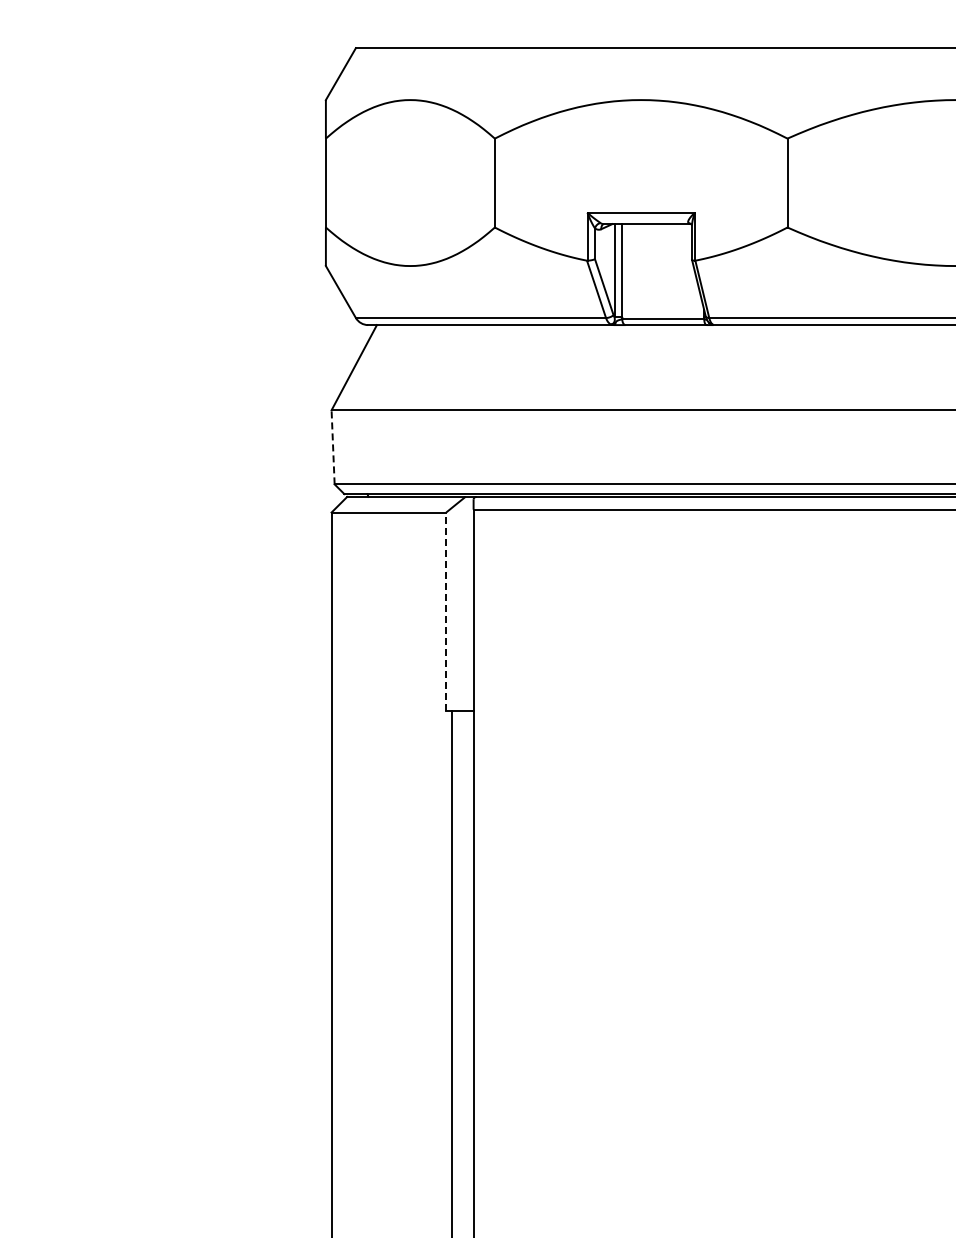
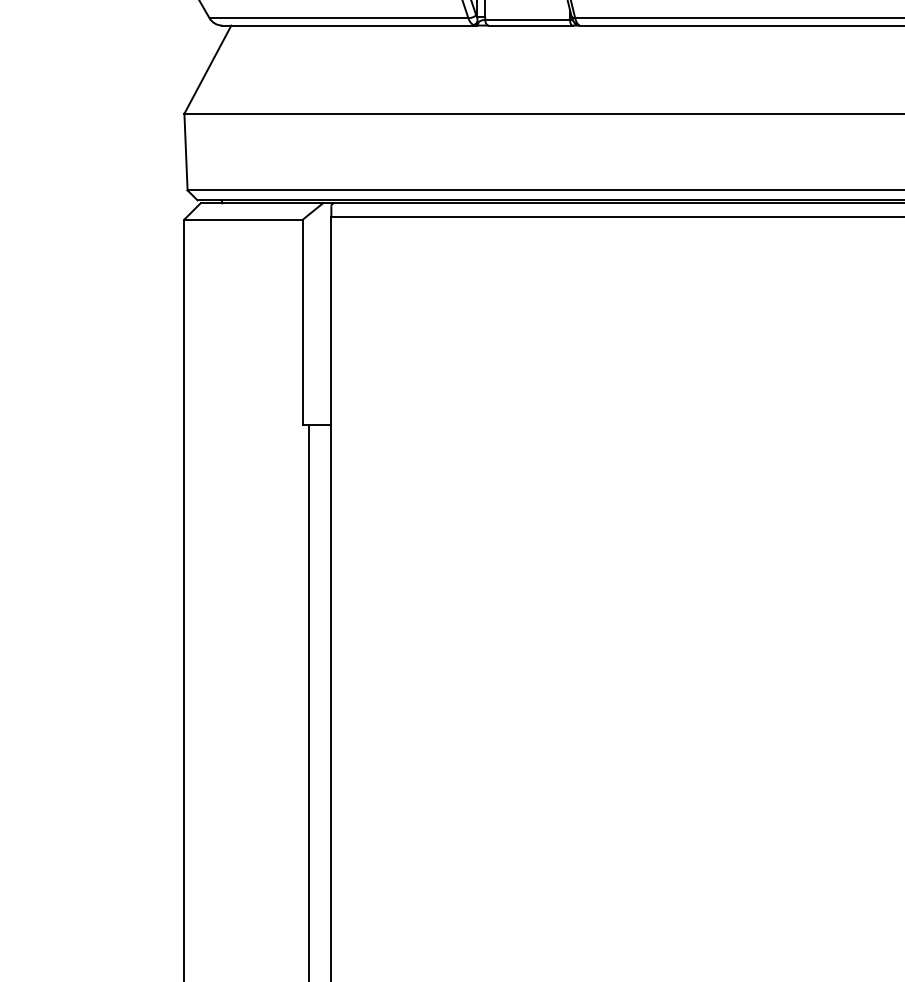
line: (333, 446) -> (186, 151), dashed -> solid
line: (446, 611) -> (303, 321), dashed -> solid

